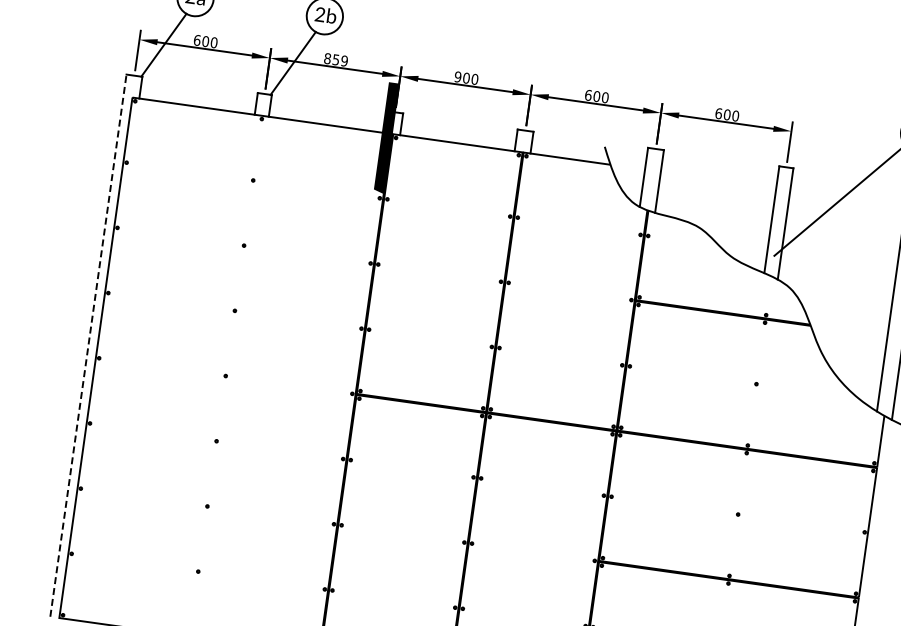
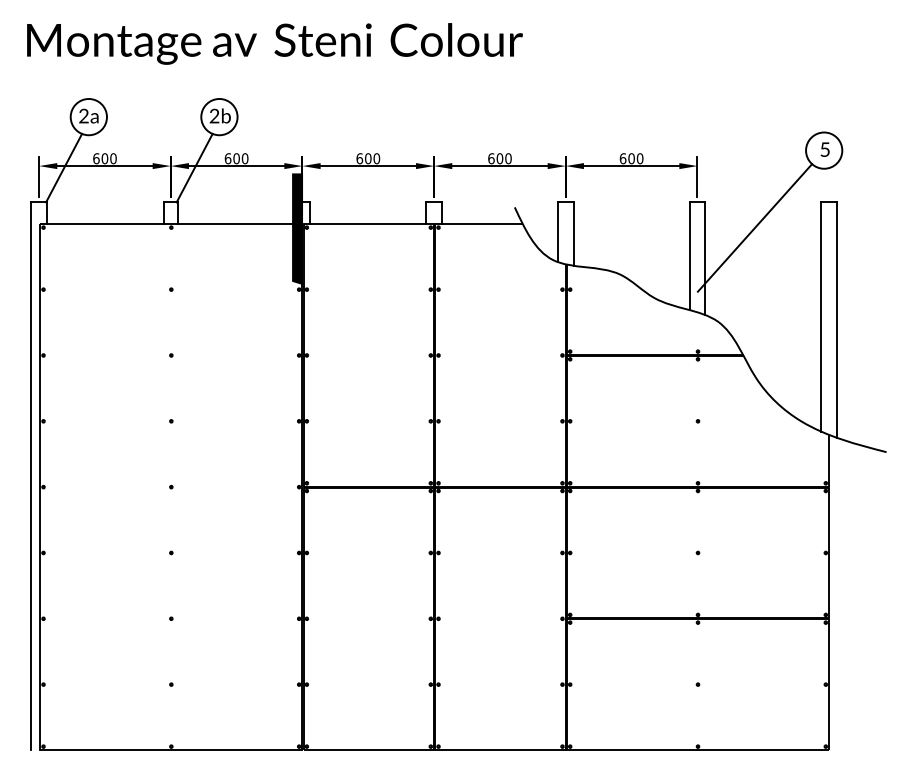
text: (336, 59) -> (236, 158), 859 -> 600
text: (457, 76) -> (359, 158), 900 -> 600
line: (88, 346) -> (31, 476), dashed -> solid

